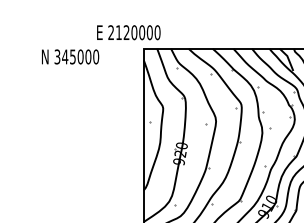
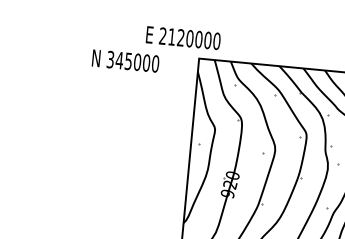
text: (70, 56) -> (125, 60), moved

